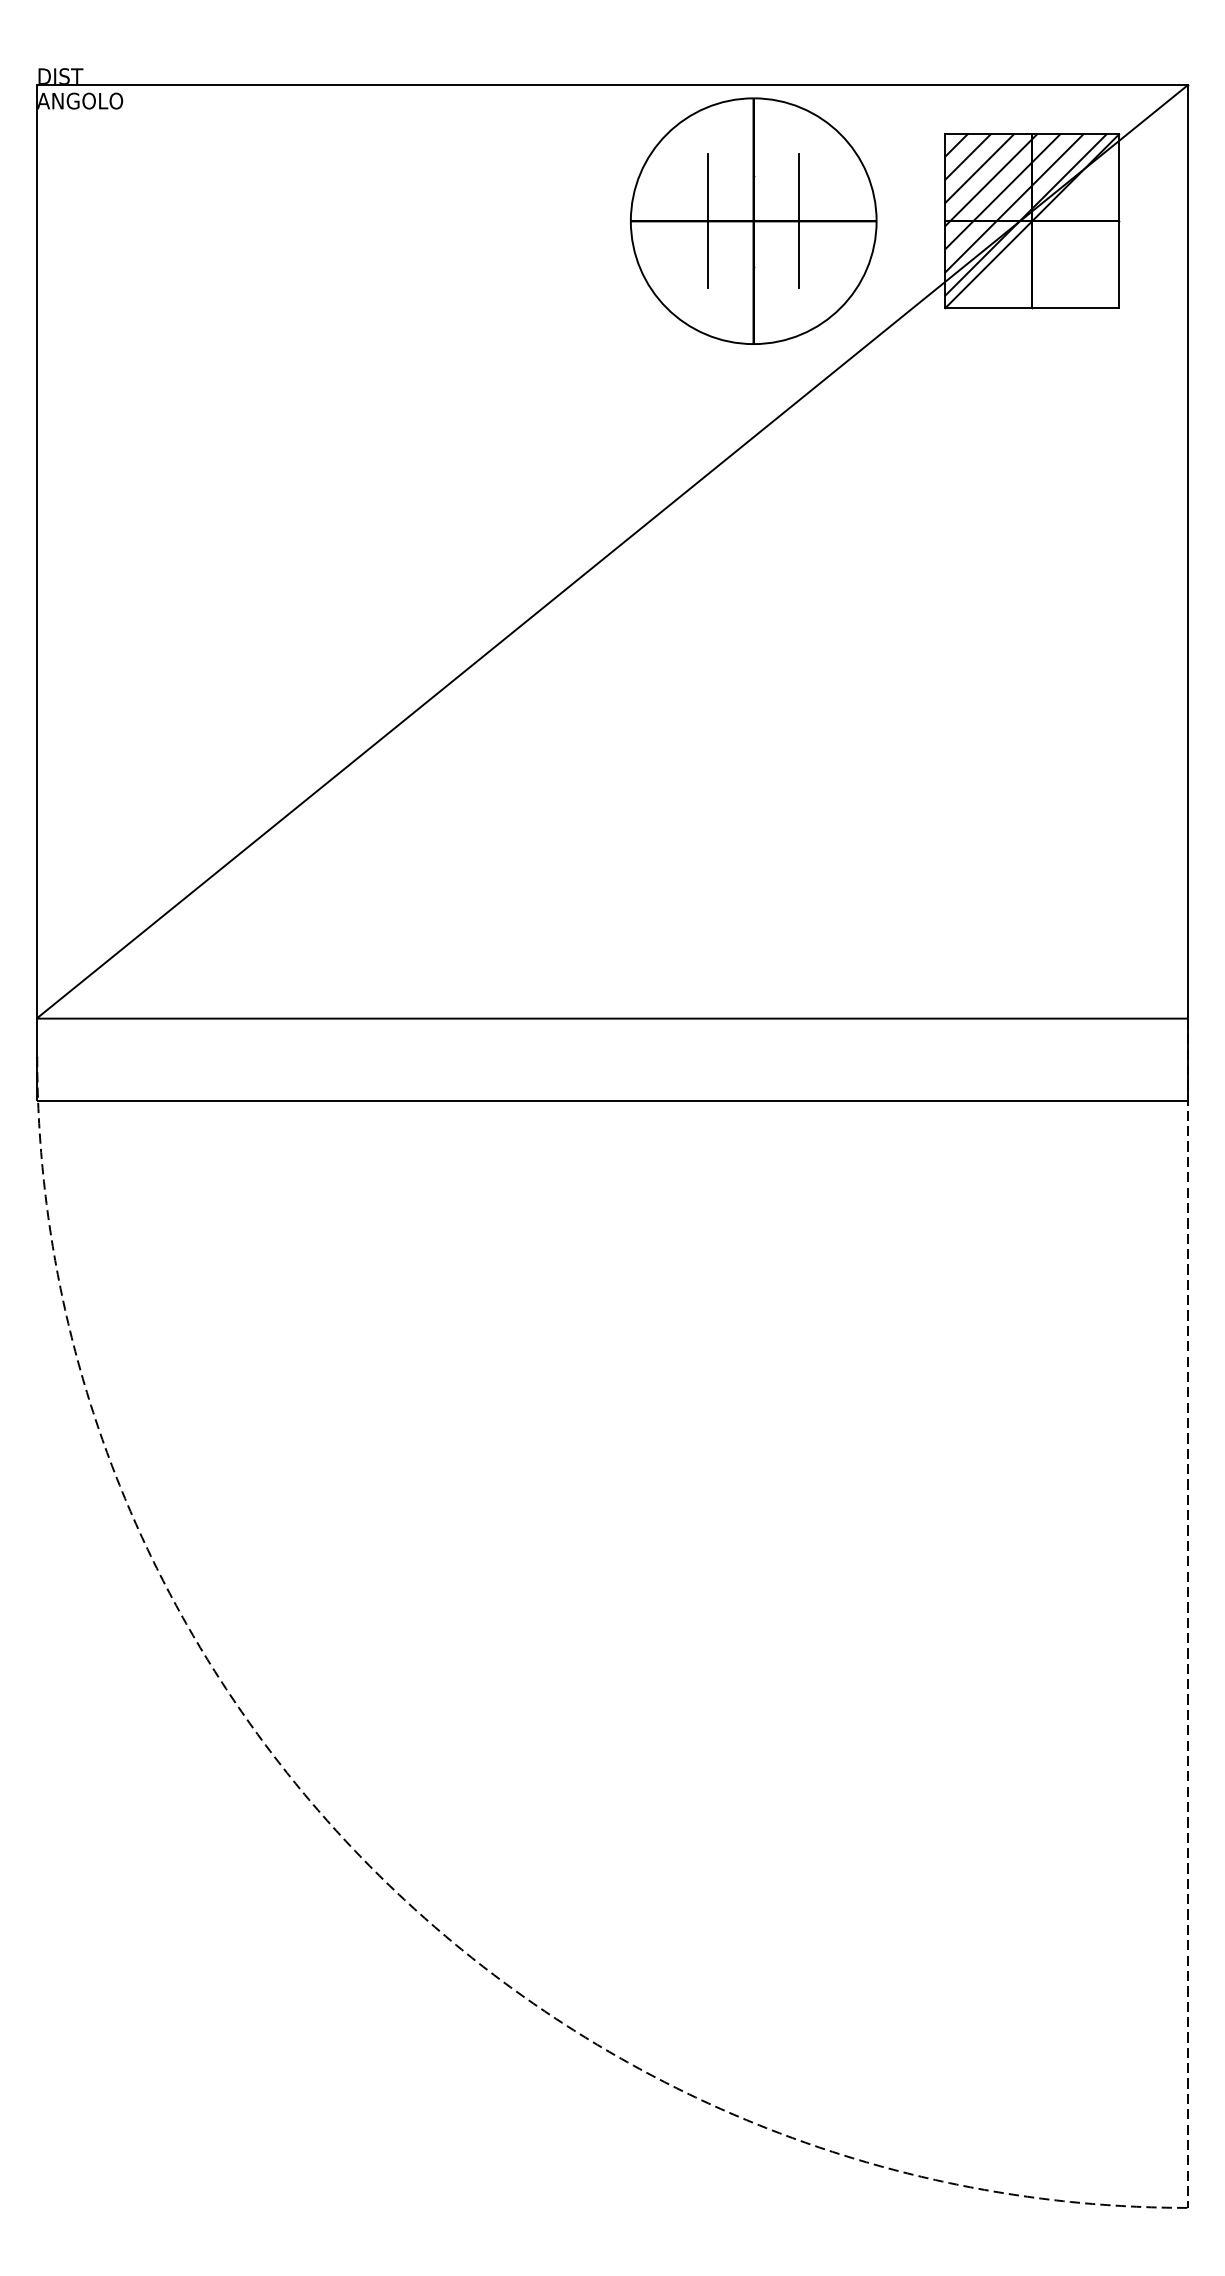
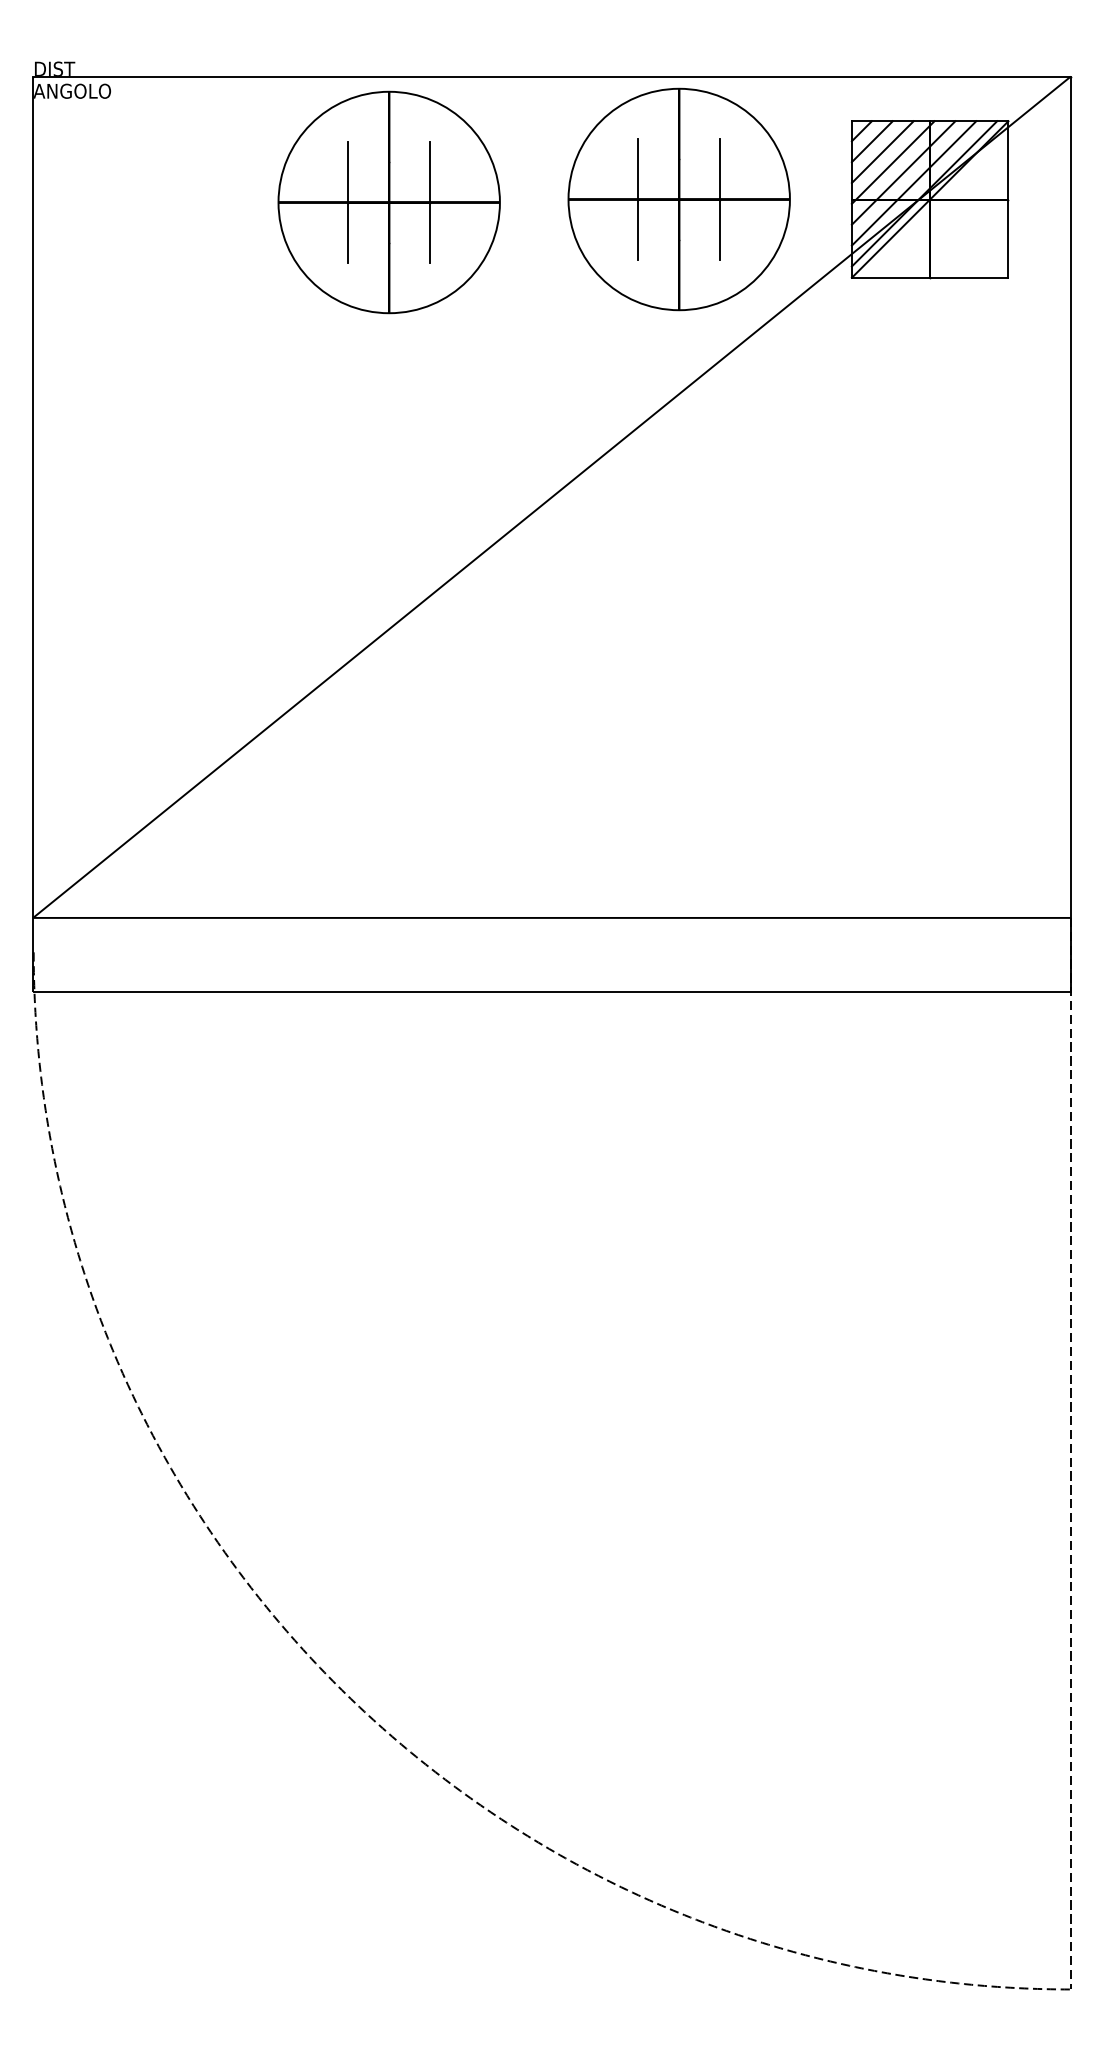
part: (431, 224) -> (388, 202), added

